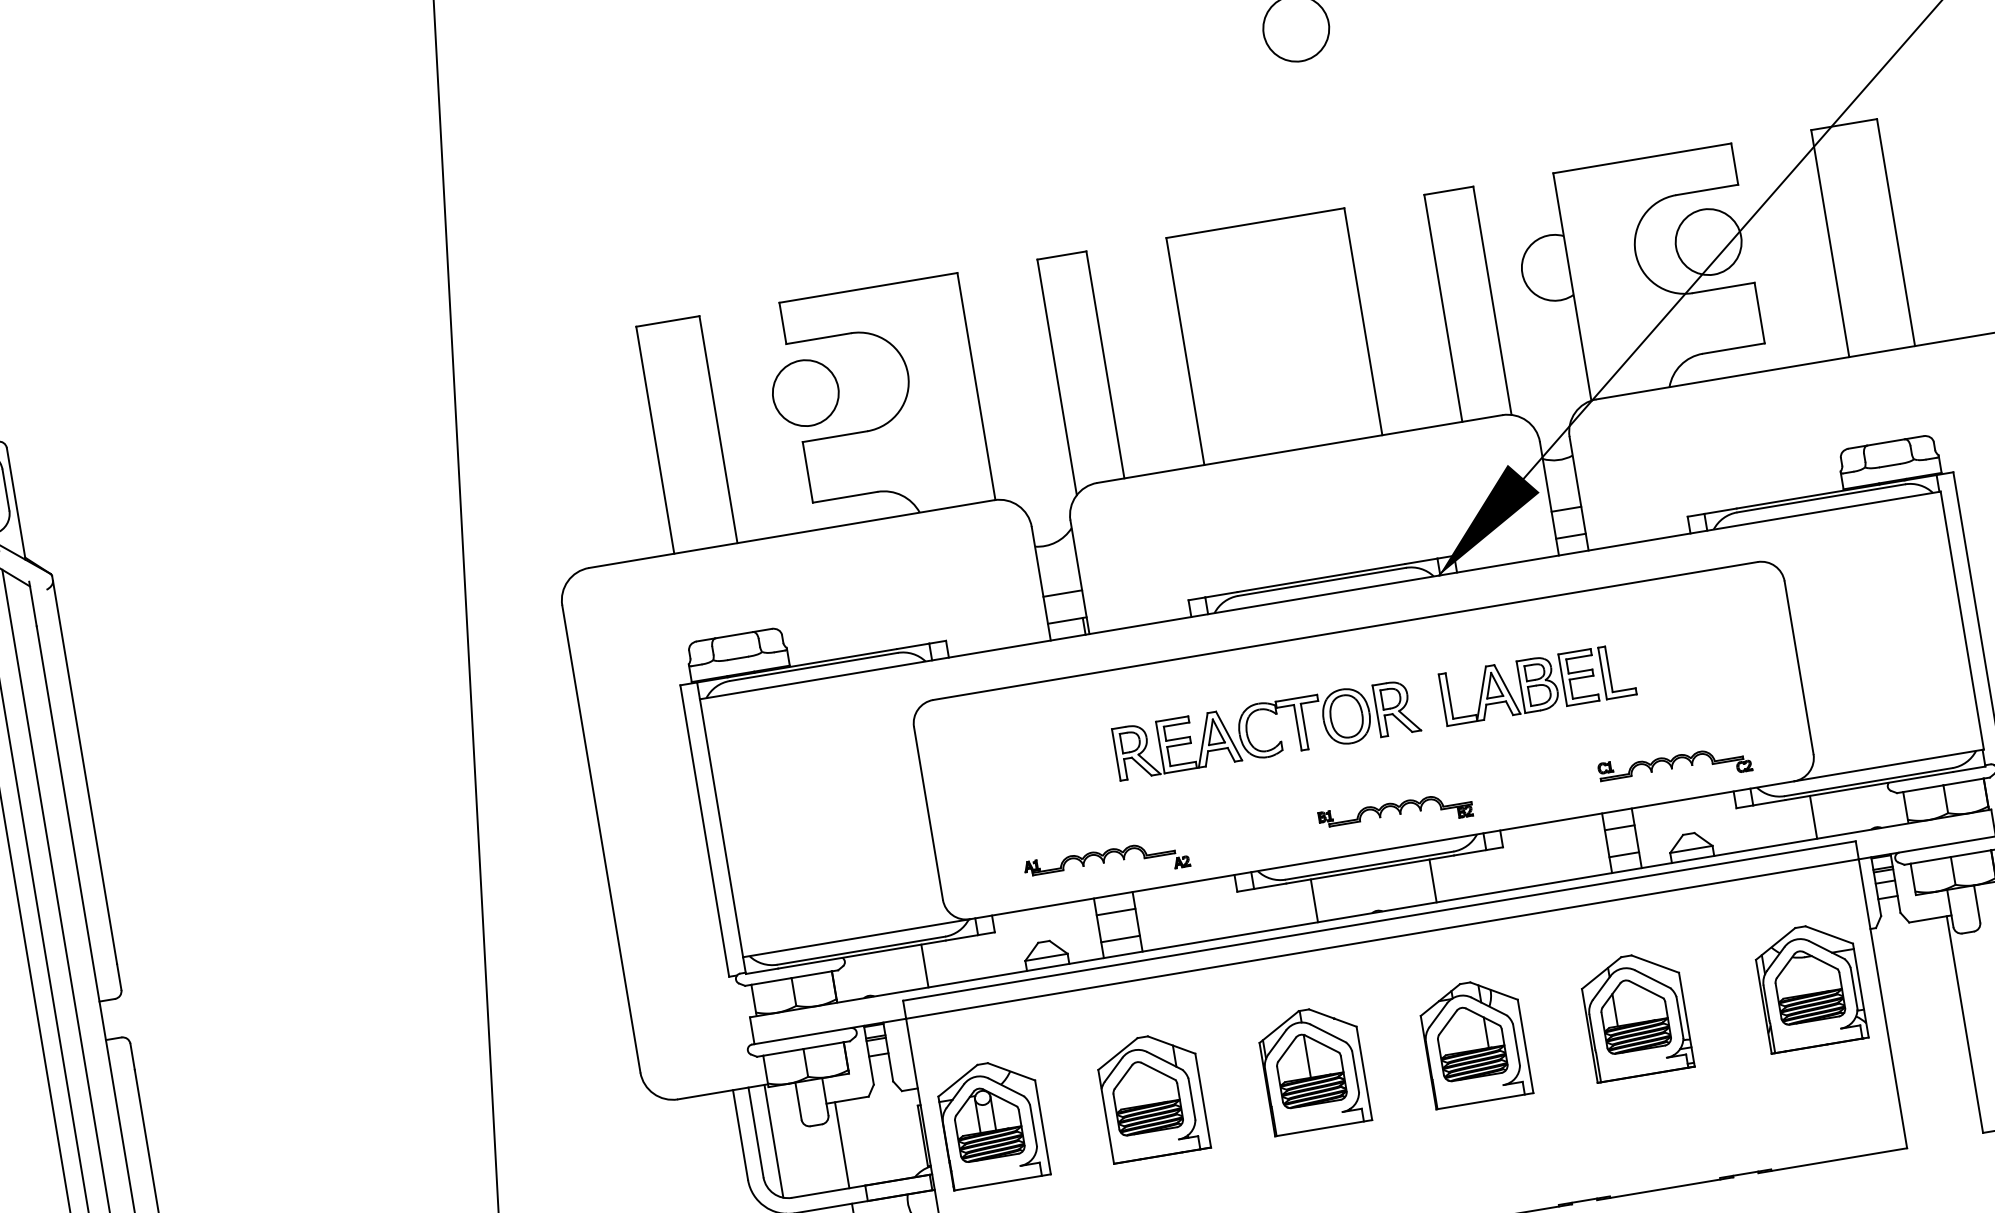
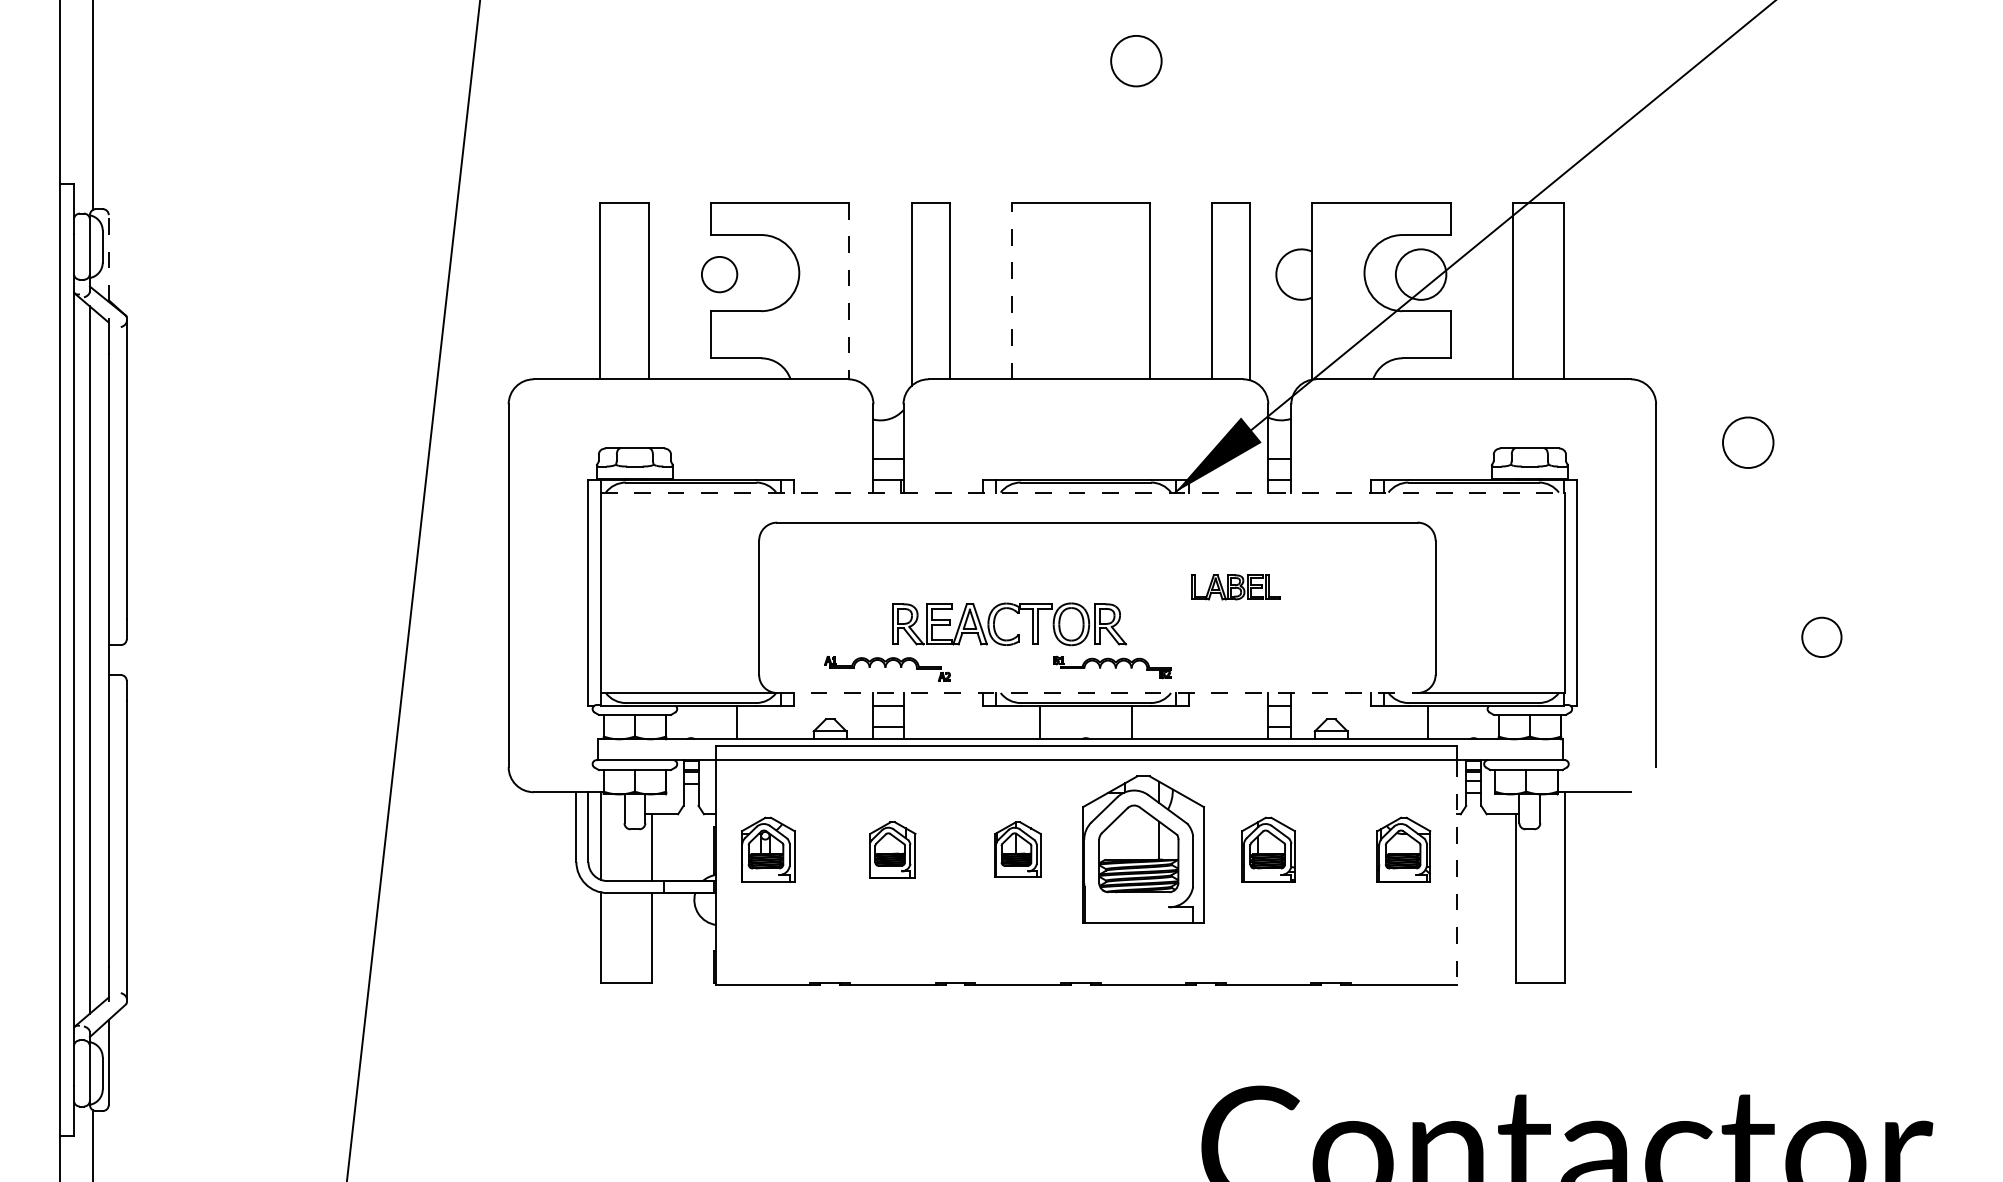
line: (1184, 350) -> (1011, 290), solid -> dashed
line: (976, 386) -> (849, 291), solid -> dashed
circle: (805, 393) -> (719, 274), size x0.7
line: (15, 502) -> (108, 257), solid -> dashed
line: (1321, 595) -> (1083, 492), solid -> dashed
part: (1537, 684) -> (1235, 587), size x0.6
part: (1279, 741) -> (1017, 634), moved
part: (1674, 767) -> (1328, 667), removed
line: (1382, 850) -> (1097, 693), solid -> dashed
part: (1809, 985) -> (1403, 849), size x0.7
line: (1882, 1003) -> (1456, 872), solid -> dashed
part: (1636, 1014) -> (1268, 849), size x0.7
part: (1473, 1041) -> (1142, 849), size x1.6
part: (1313, 1068) -> (1017, 849), size x0.6
part: (1152, 1095) -> (892, 849), size x0.6
part: (991, 1122) -> (767, 849), size x0.7

